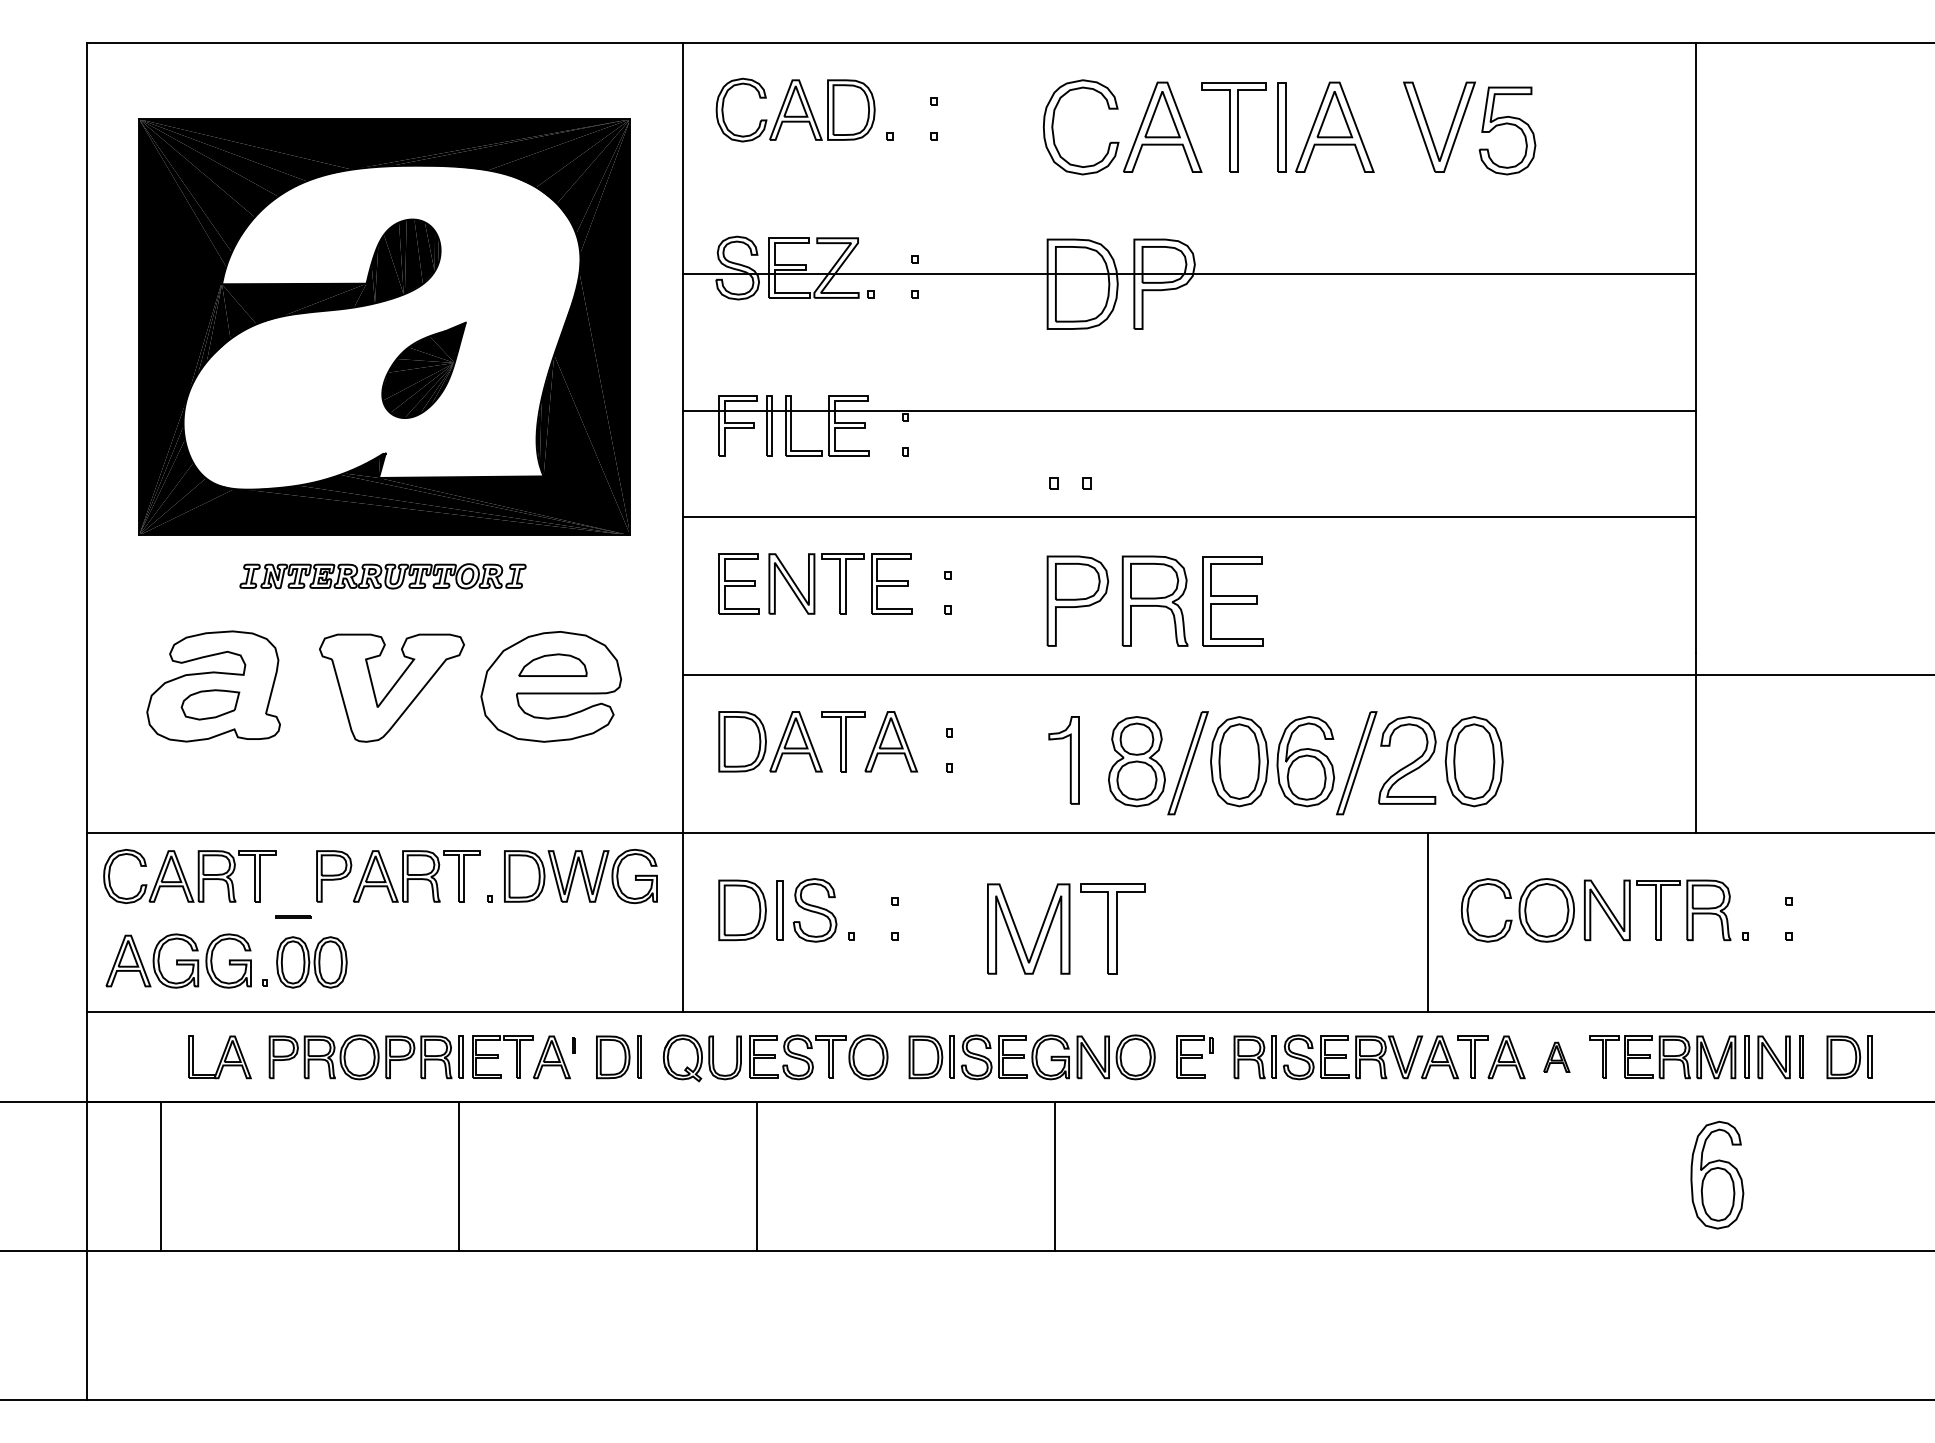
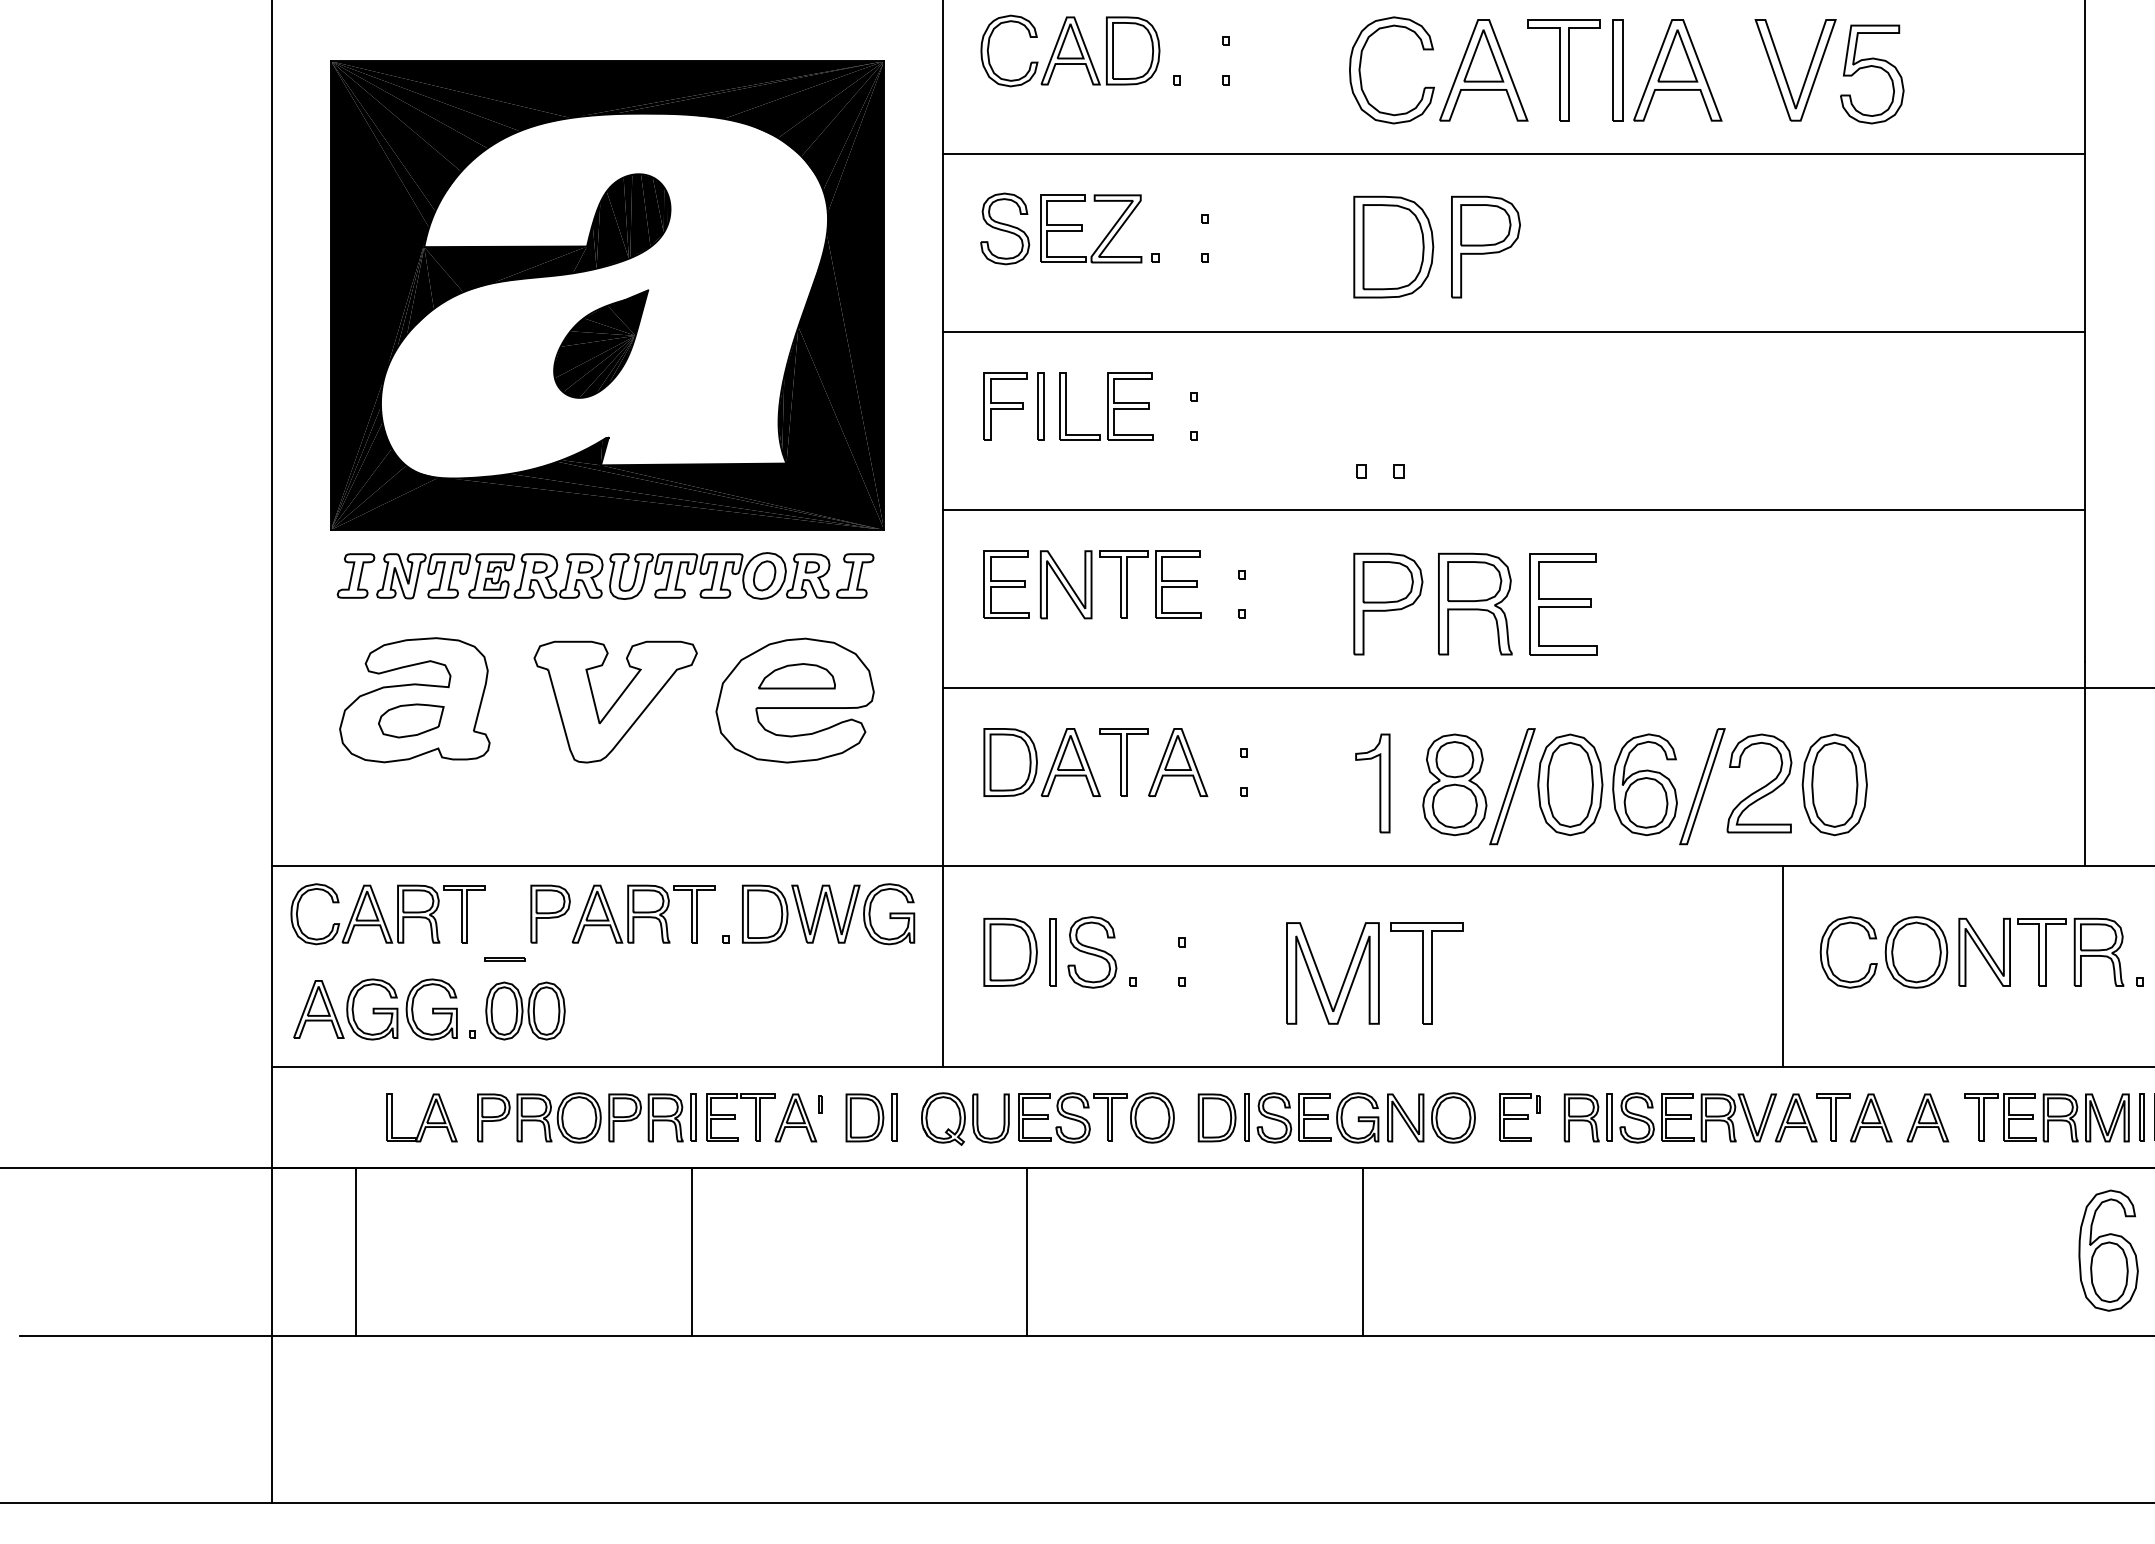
line: (1189, 274) -> (1514, 153), moved
part: (423, 369) -> (600, 343), moved
line: (1189, 411) -> (1514, 331), moved
part: (382, 576) -> (605, 576), size x1.67
part: (1556, 1057) -> (1927, 1118), size x1.43

